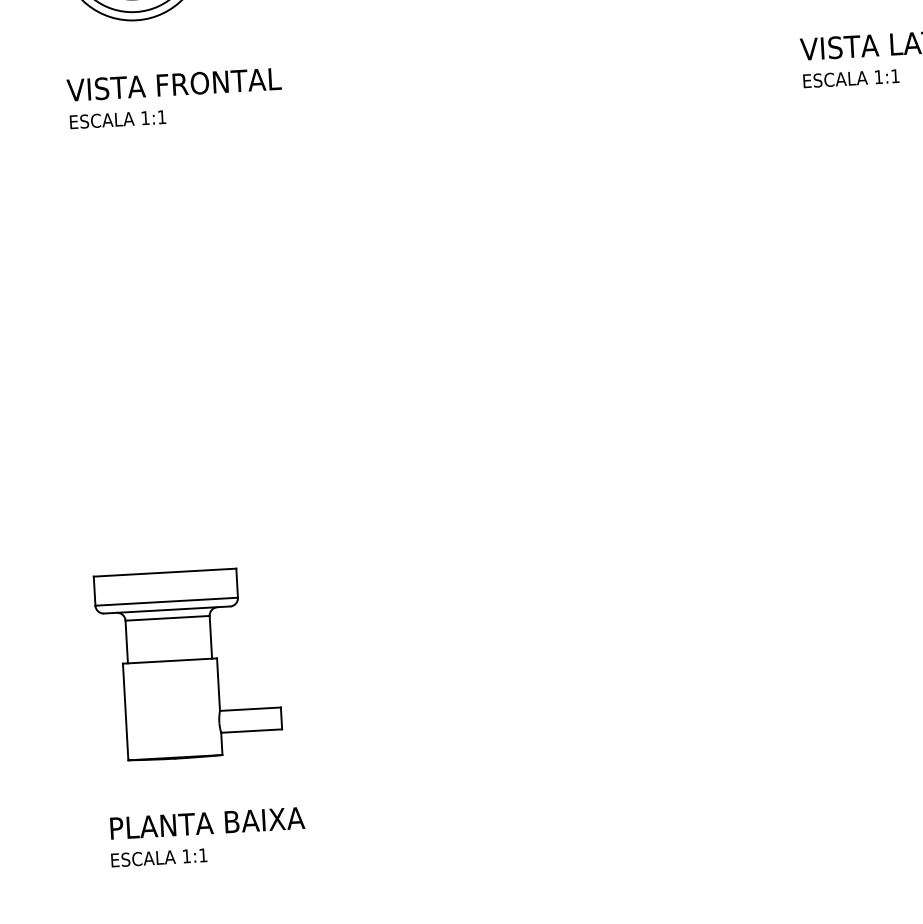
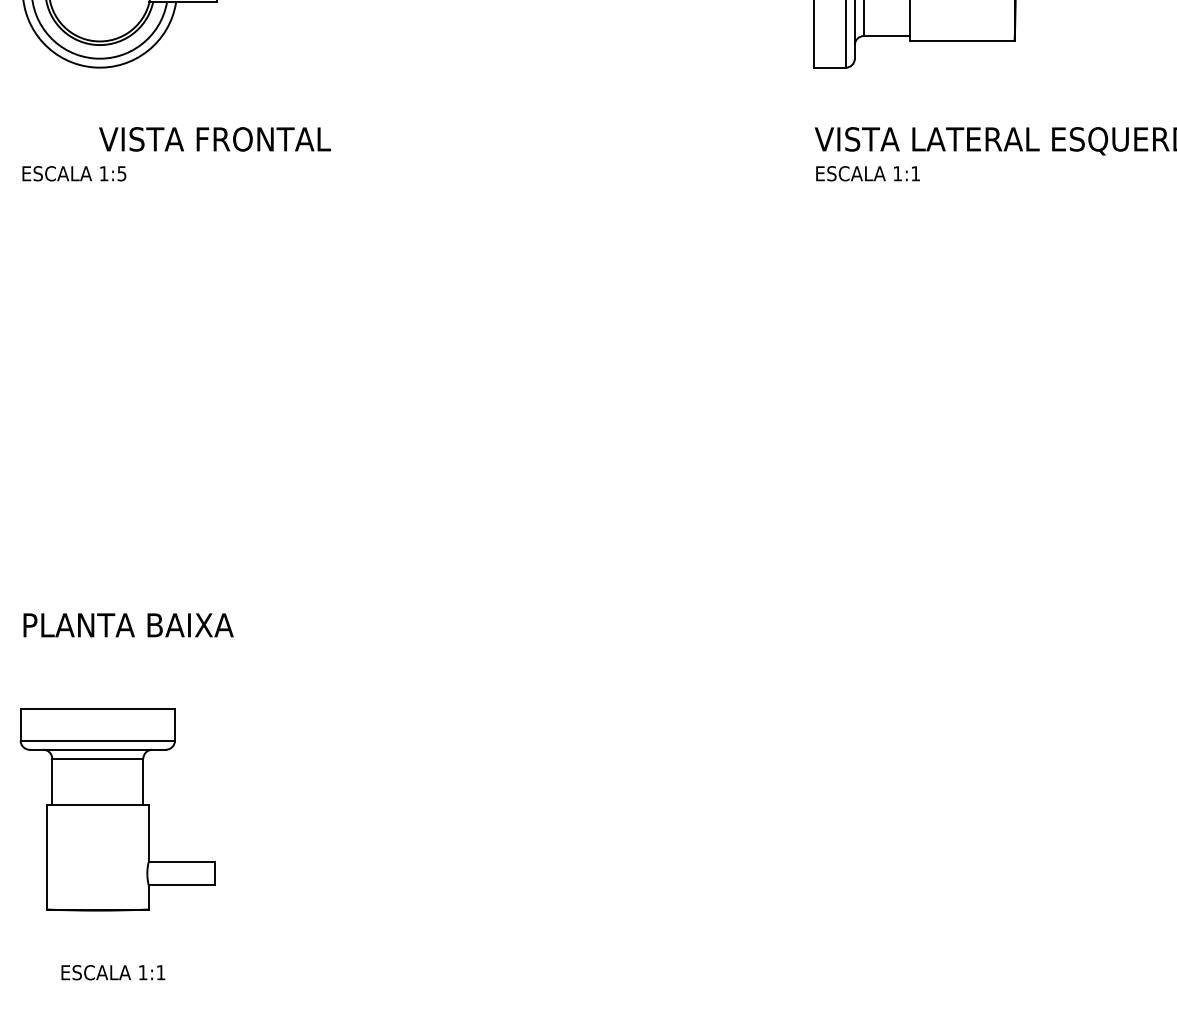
text: (173, 84) -> (214, 139), moved
text: (161, 117) -> (121, 173), 1:1 -> 1:5
part: (188, 664) -> (117, 809), moved
text: (207, 823) -> (128, 625), moved
text: (159, 857) -> (113, 972), moved

